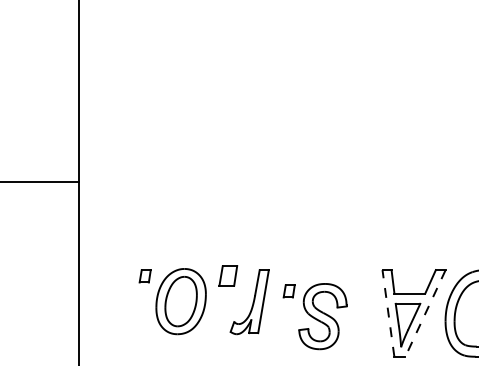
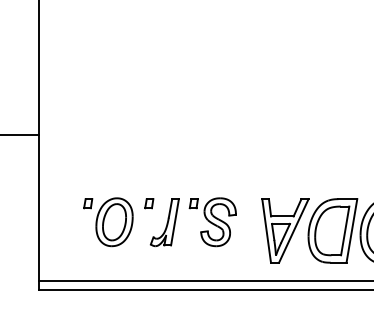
part: (228, 276) -> (149, 203), size x0.62
line: (388, 312) -> (266, 230), dashed -> solid
line: (425, 314) -> (293, 231), dashed -> solid
part: (314, 316) -> (212, 222), moved

